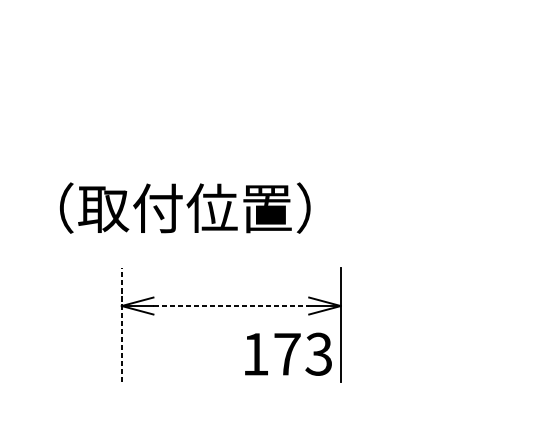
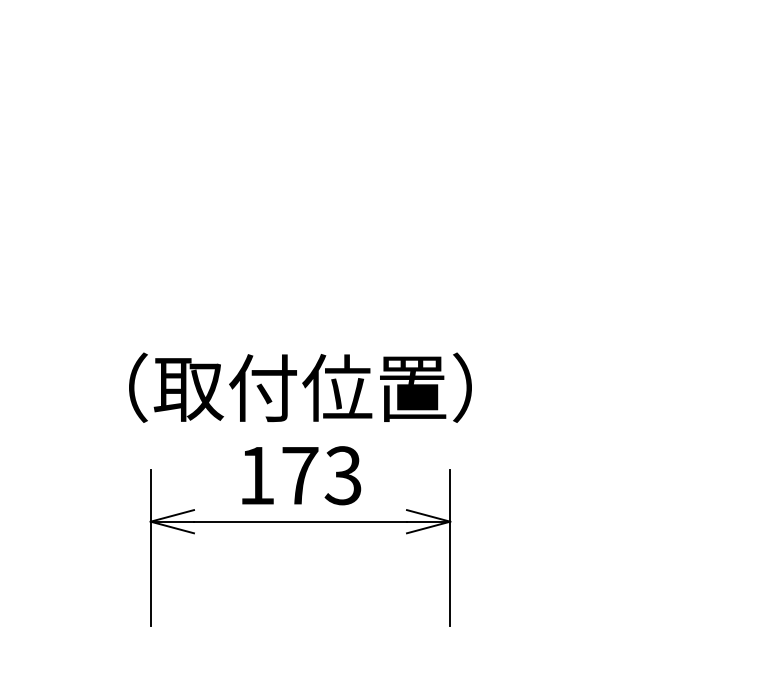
text: (185, 207) -> (300, 387), moved
line: (232, 305) -> (301, 521), dashed -> solid
line: (121, 324) -> (150, 547), dashed -> solid
text: (288, 354) -> (301, 475), moved

